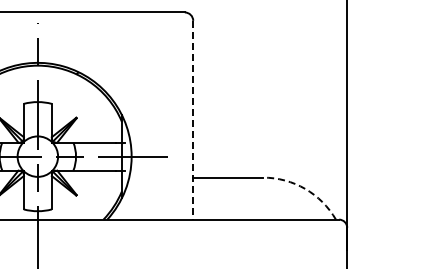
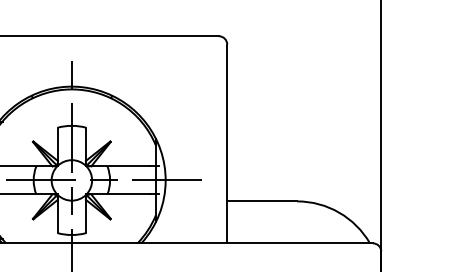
line: (193, 120) -> (227, 144), dashed -> solid
arc: (305, 188) -> (339, 212), dashed -> solid

